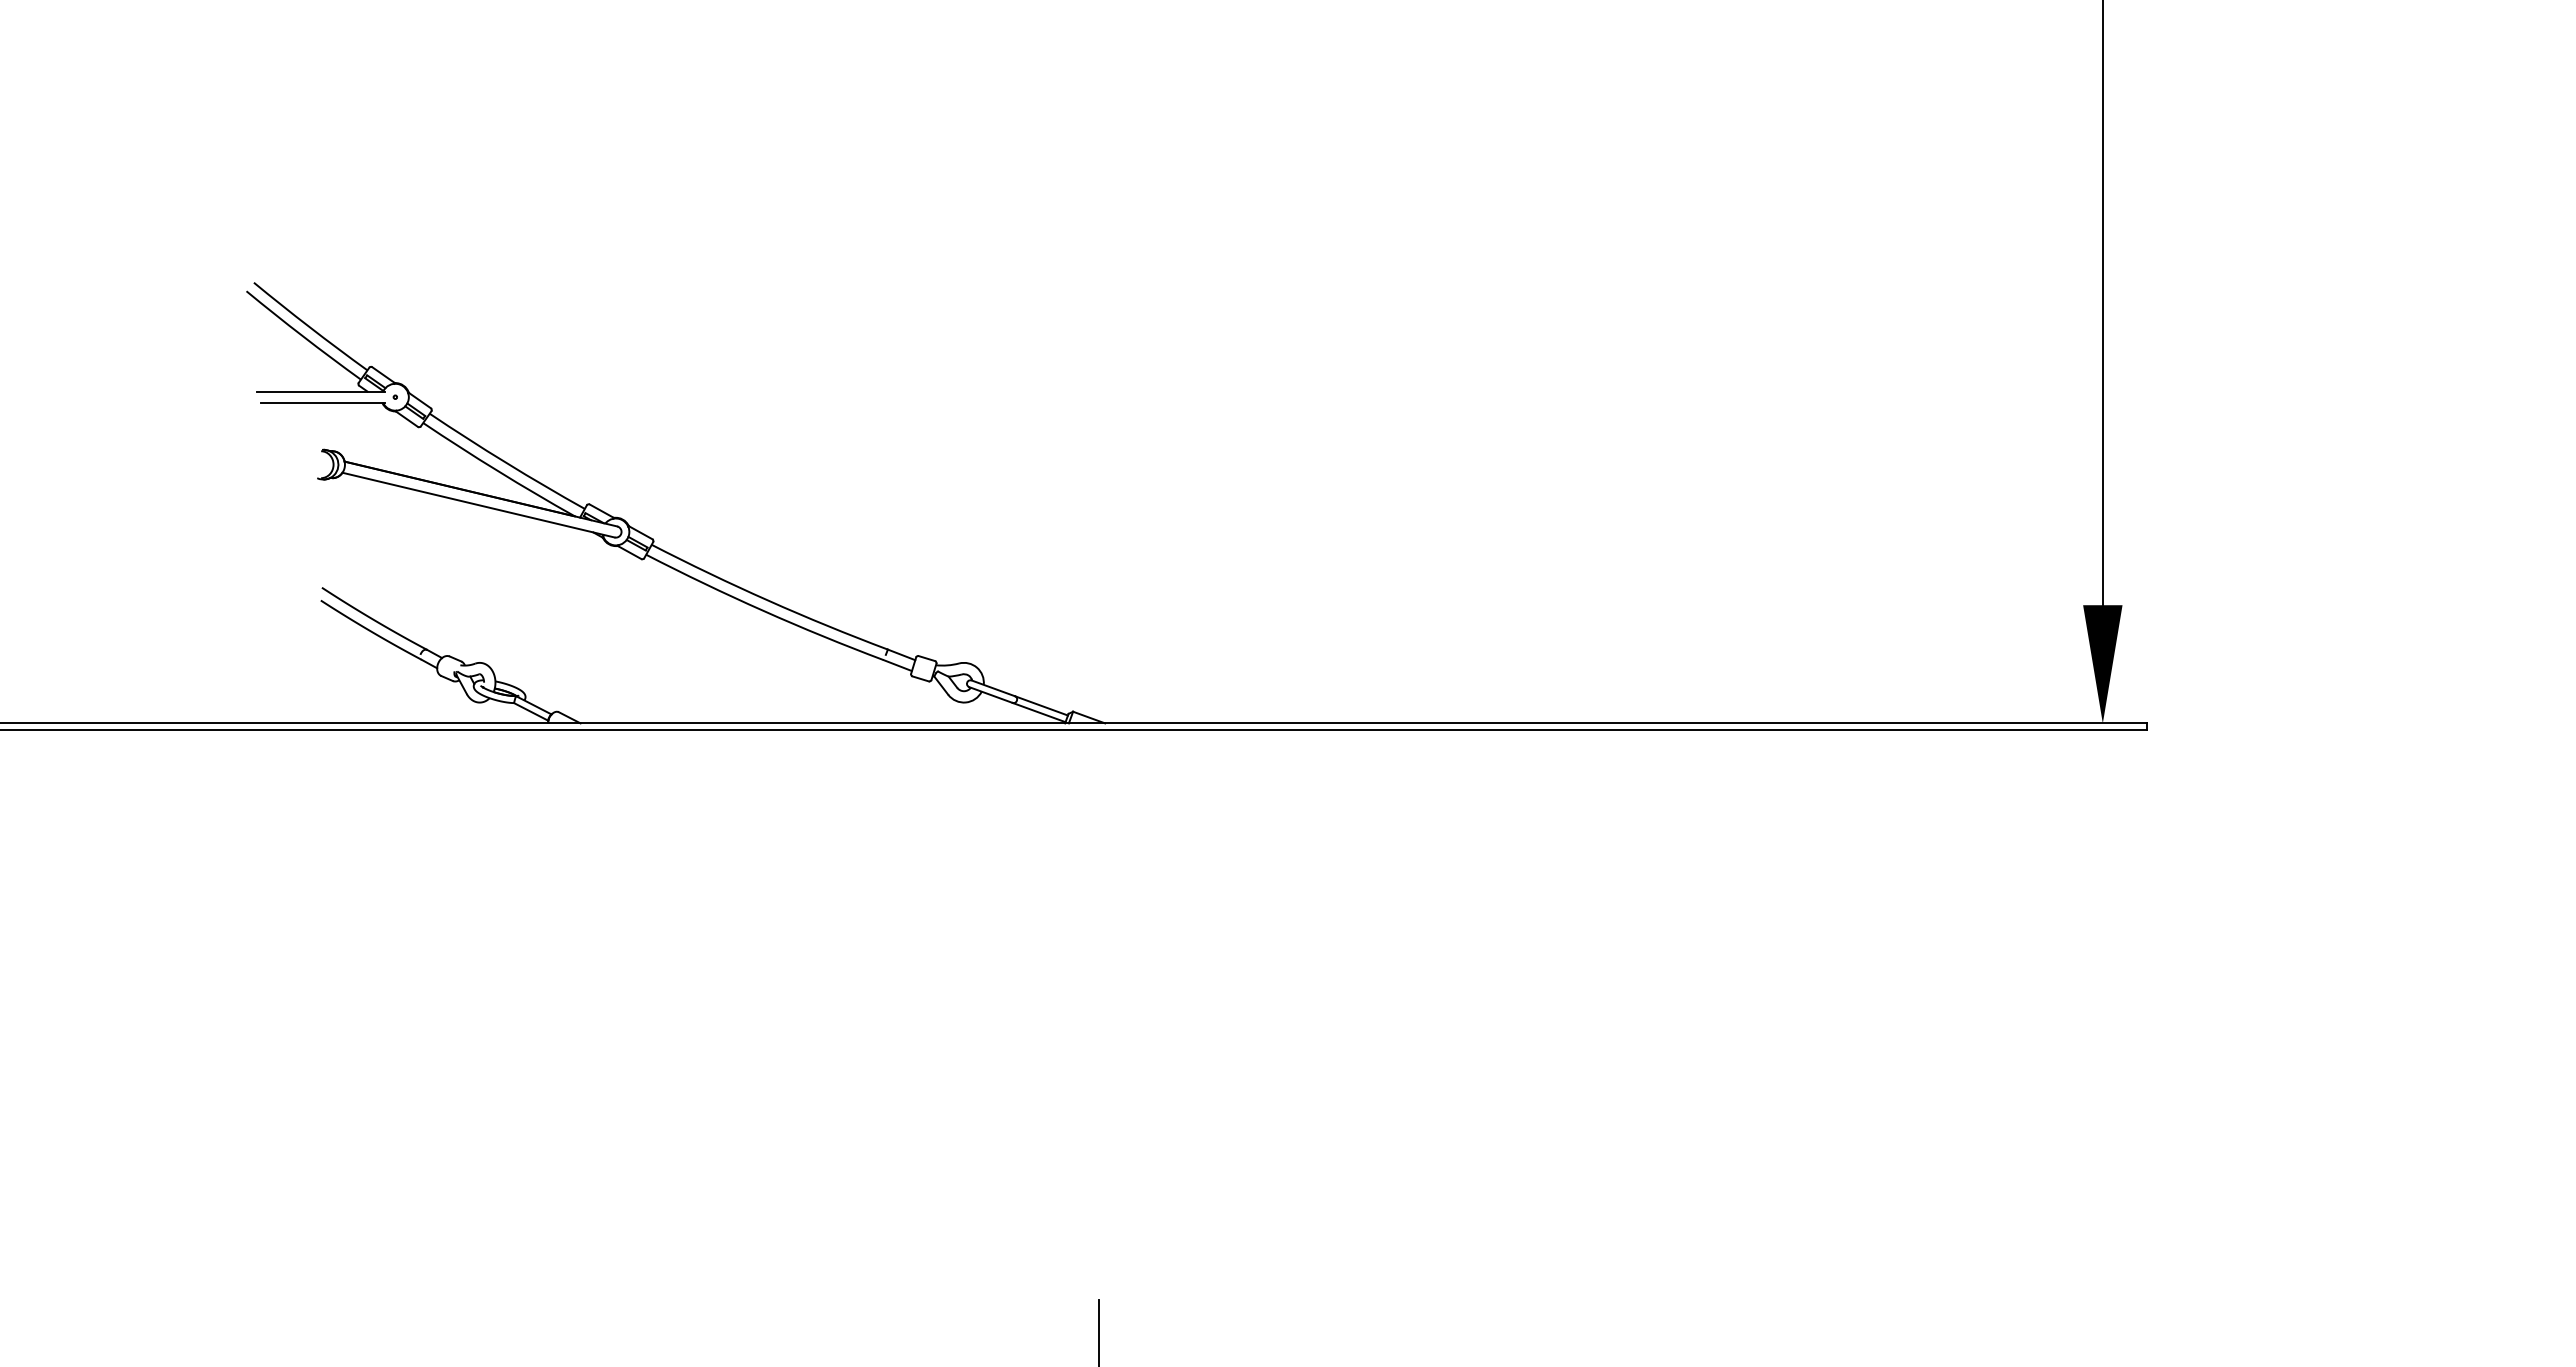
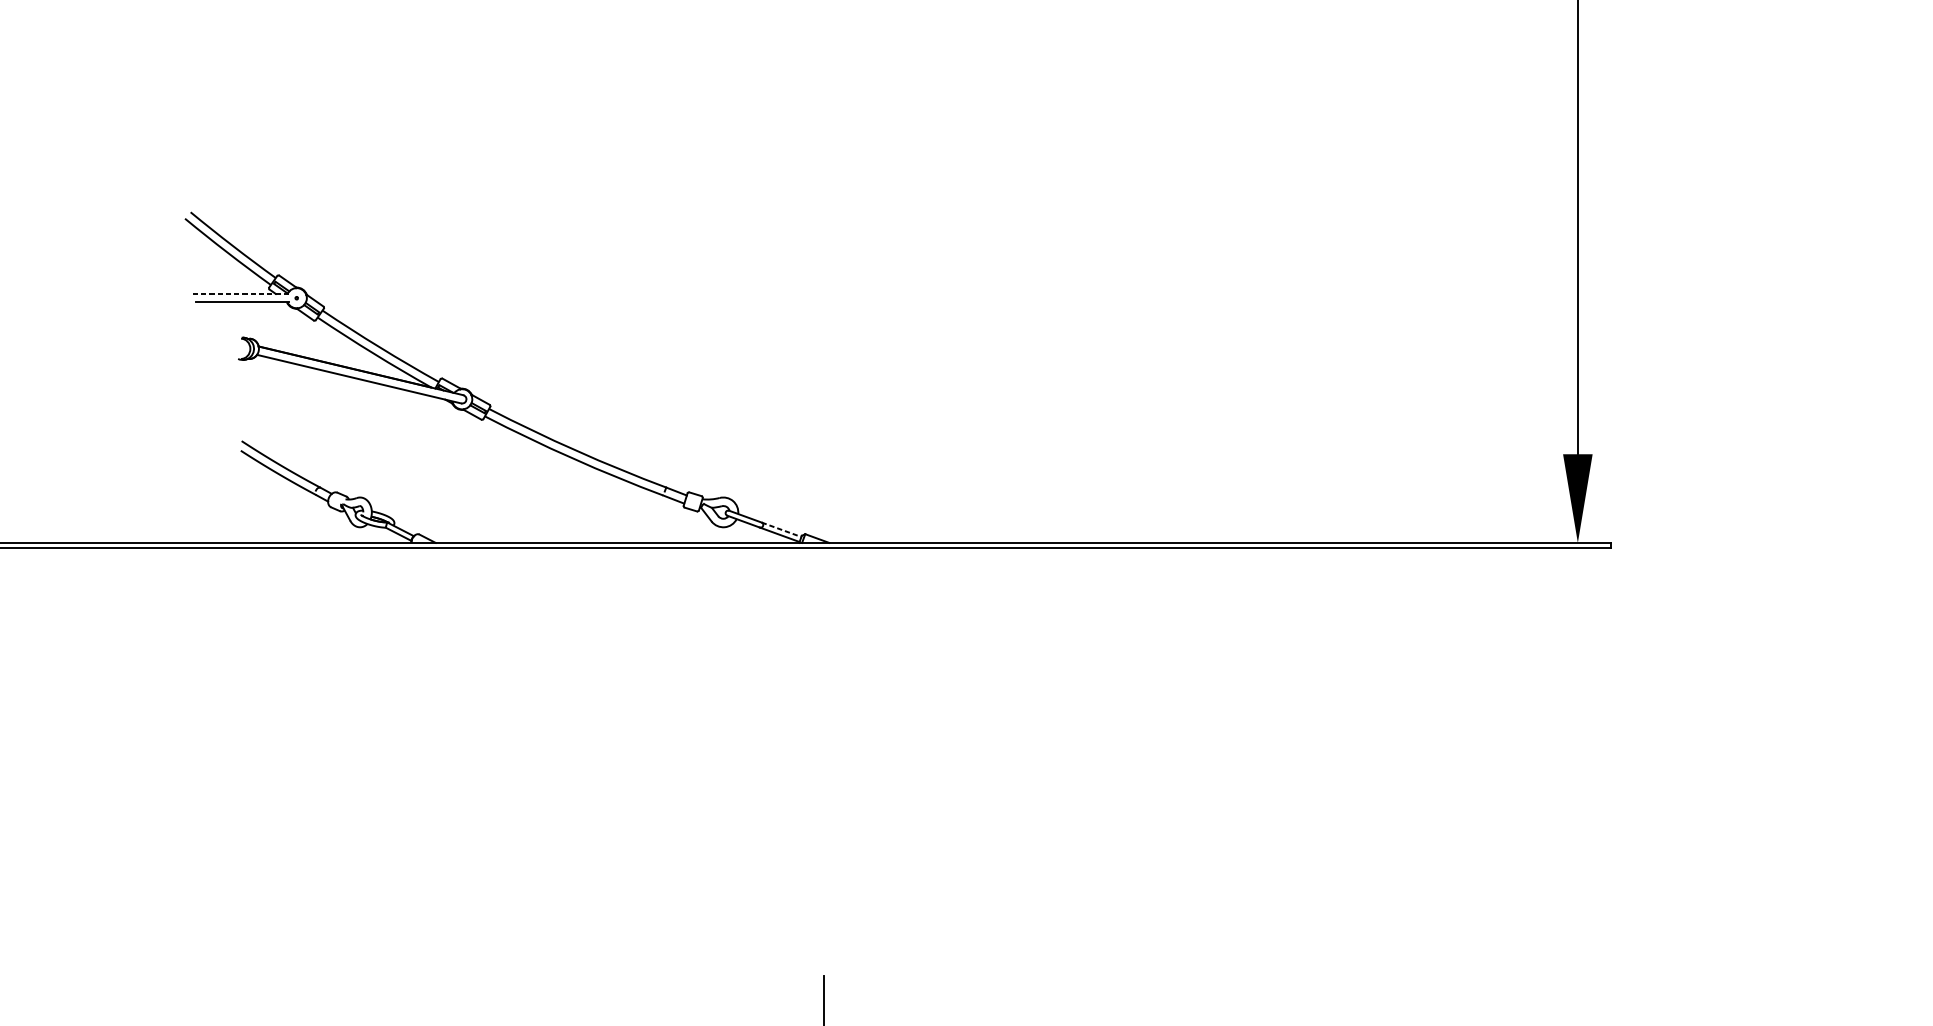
line: (321, 391) -> (241, 293), solid -> dashed
line: (1041, 706) -> (781, 530), solid -> dashed

